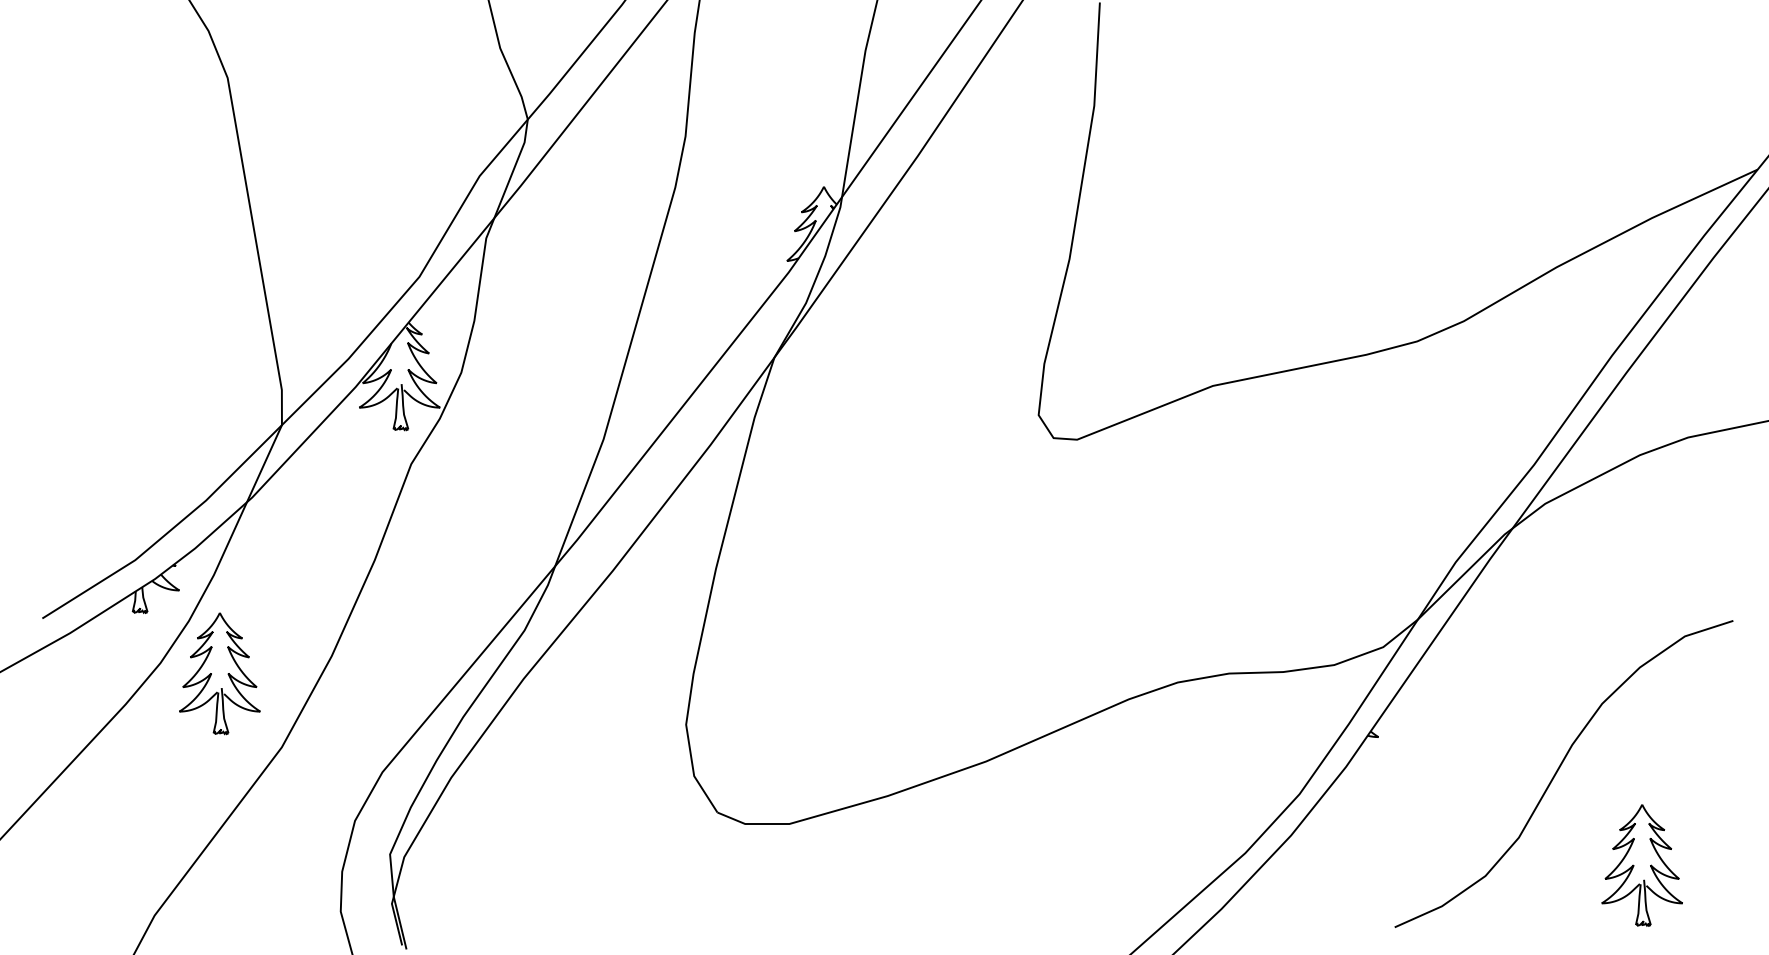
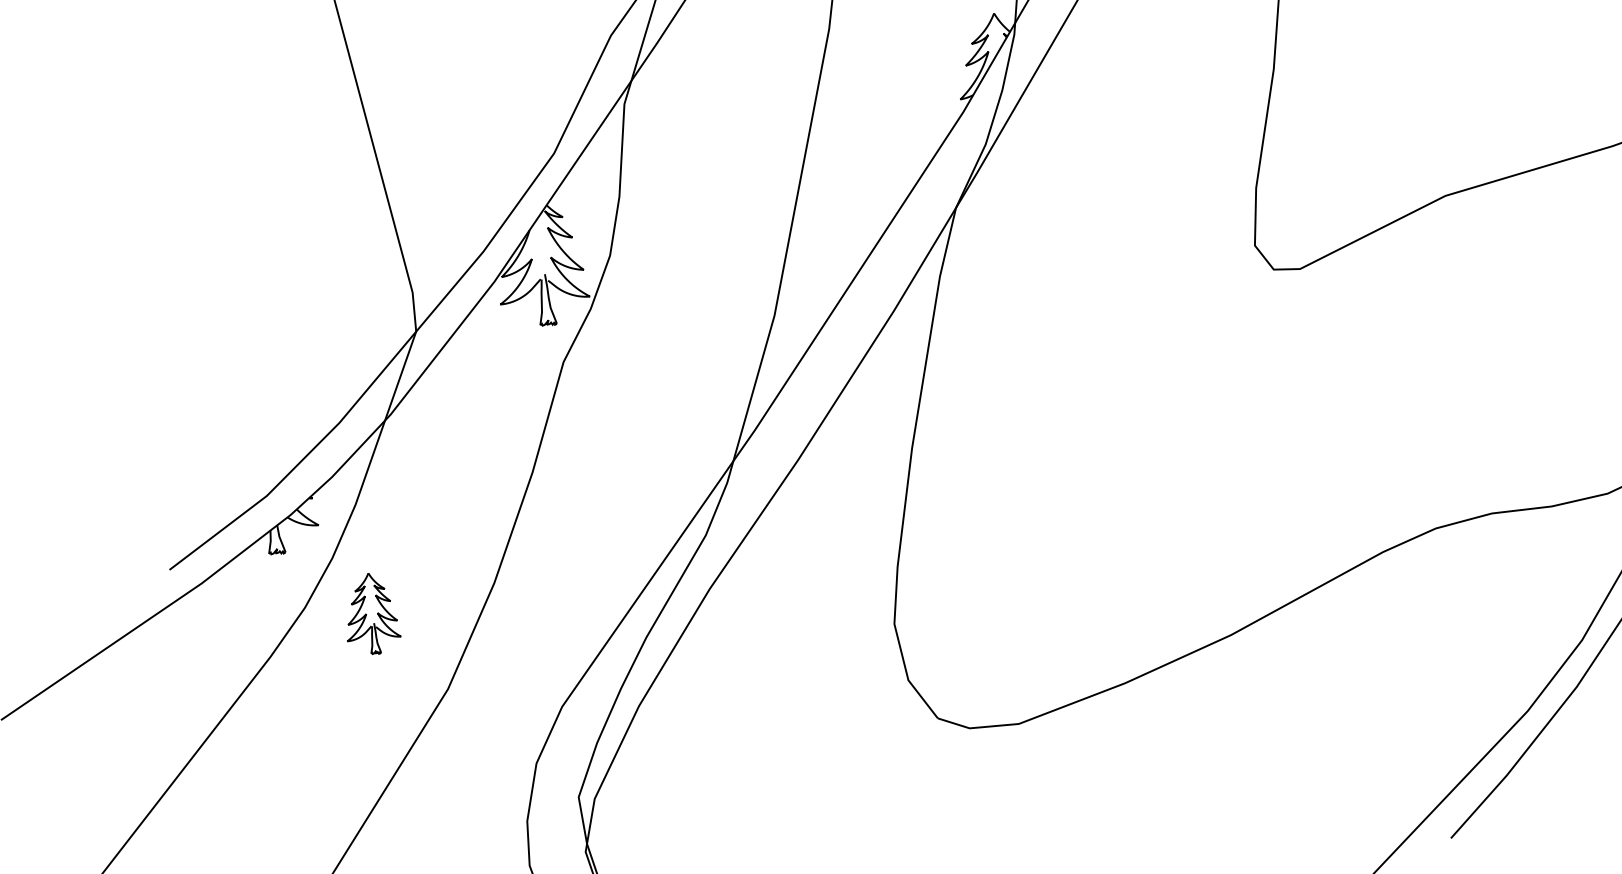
part: (219, 673) -> (371, 613), size x0.6

